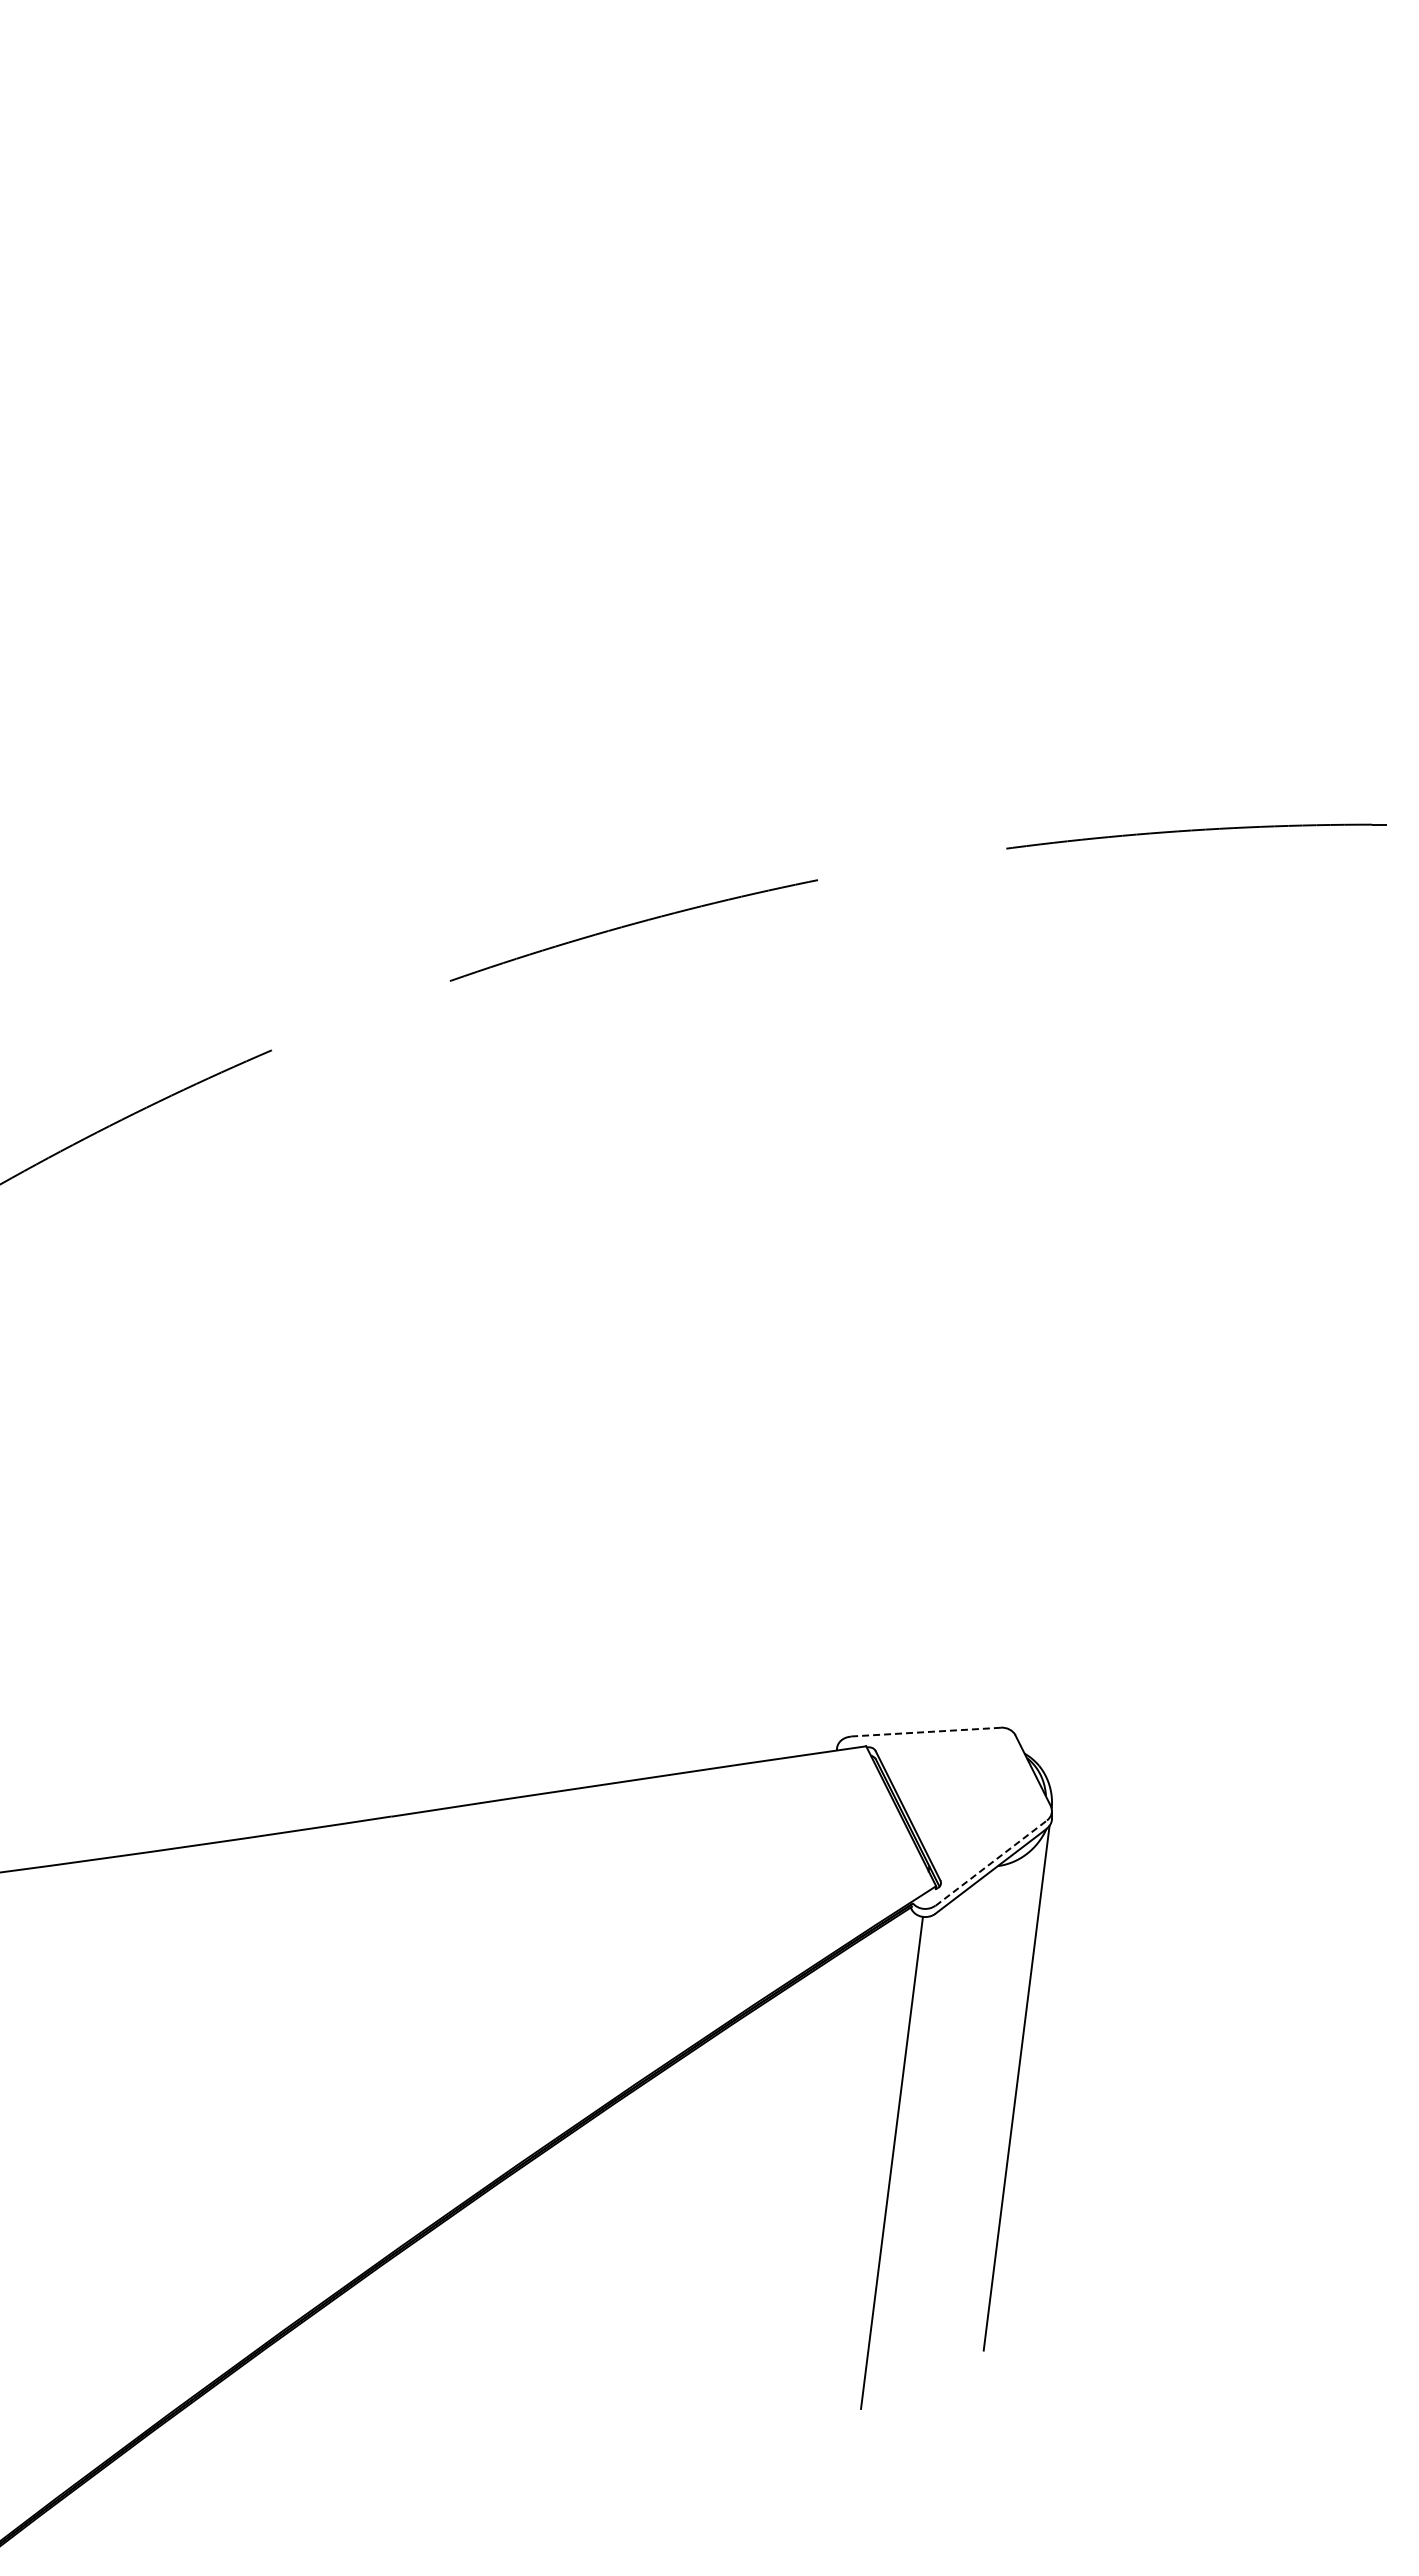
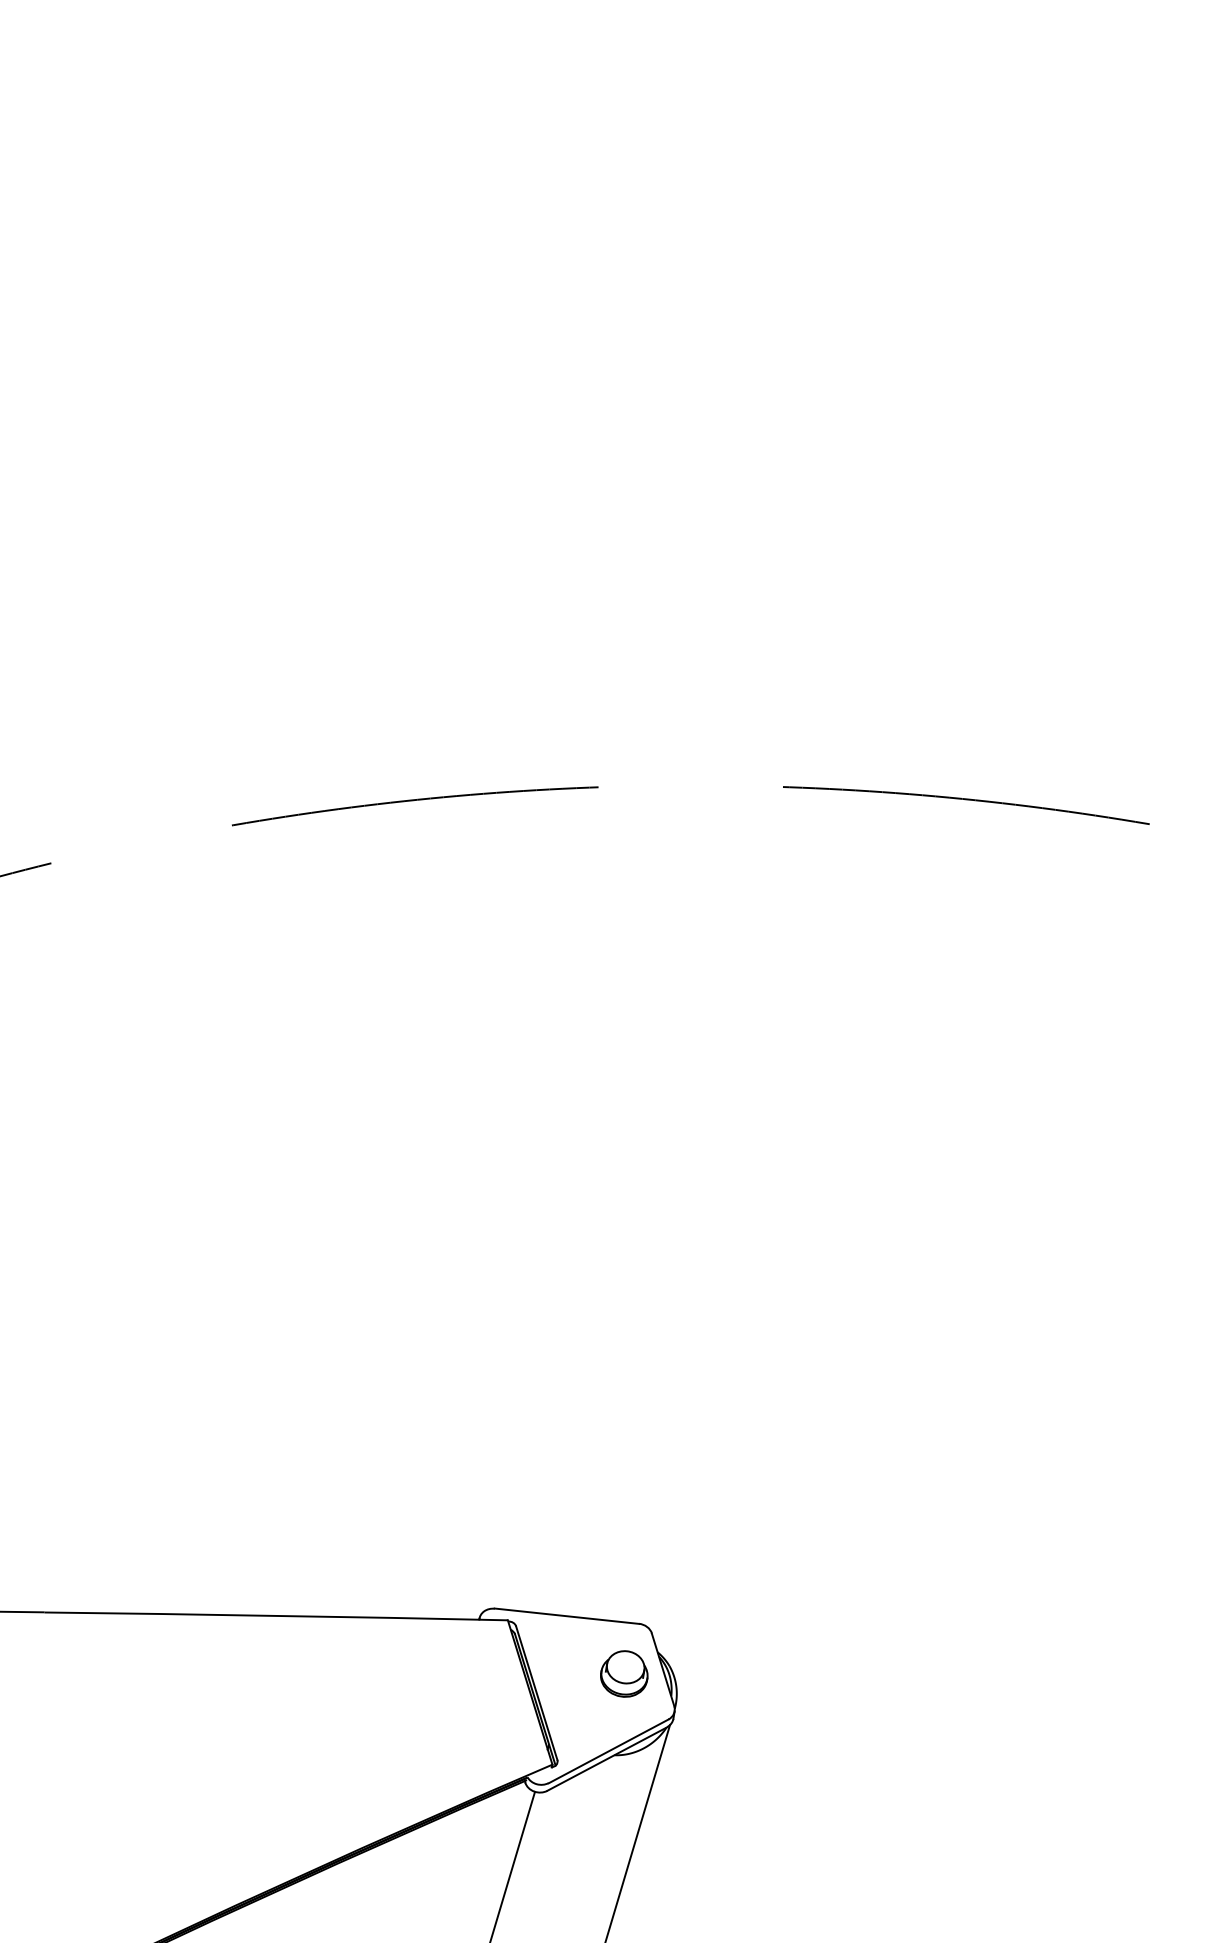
line: (925, 1732) -> (566, 1616), dashed -> solid
part: (994, 1780) -> (624, 1673), added
line: (991, 1862) -> (608, 1750), dashed -> solid

